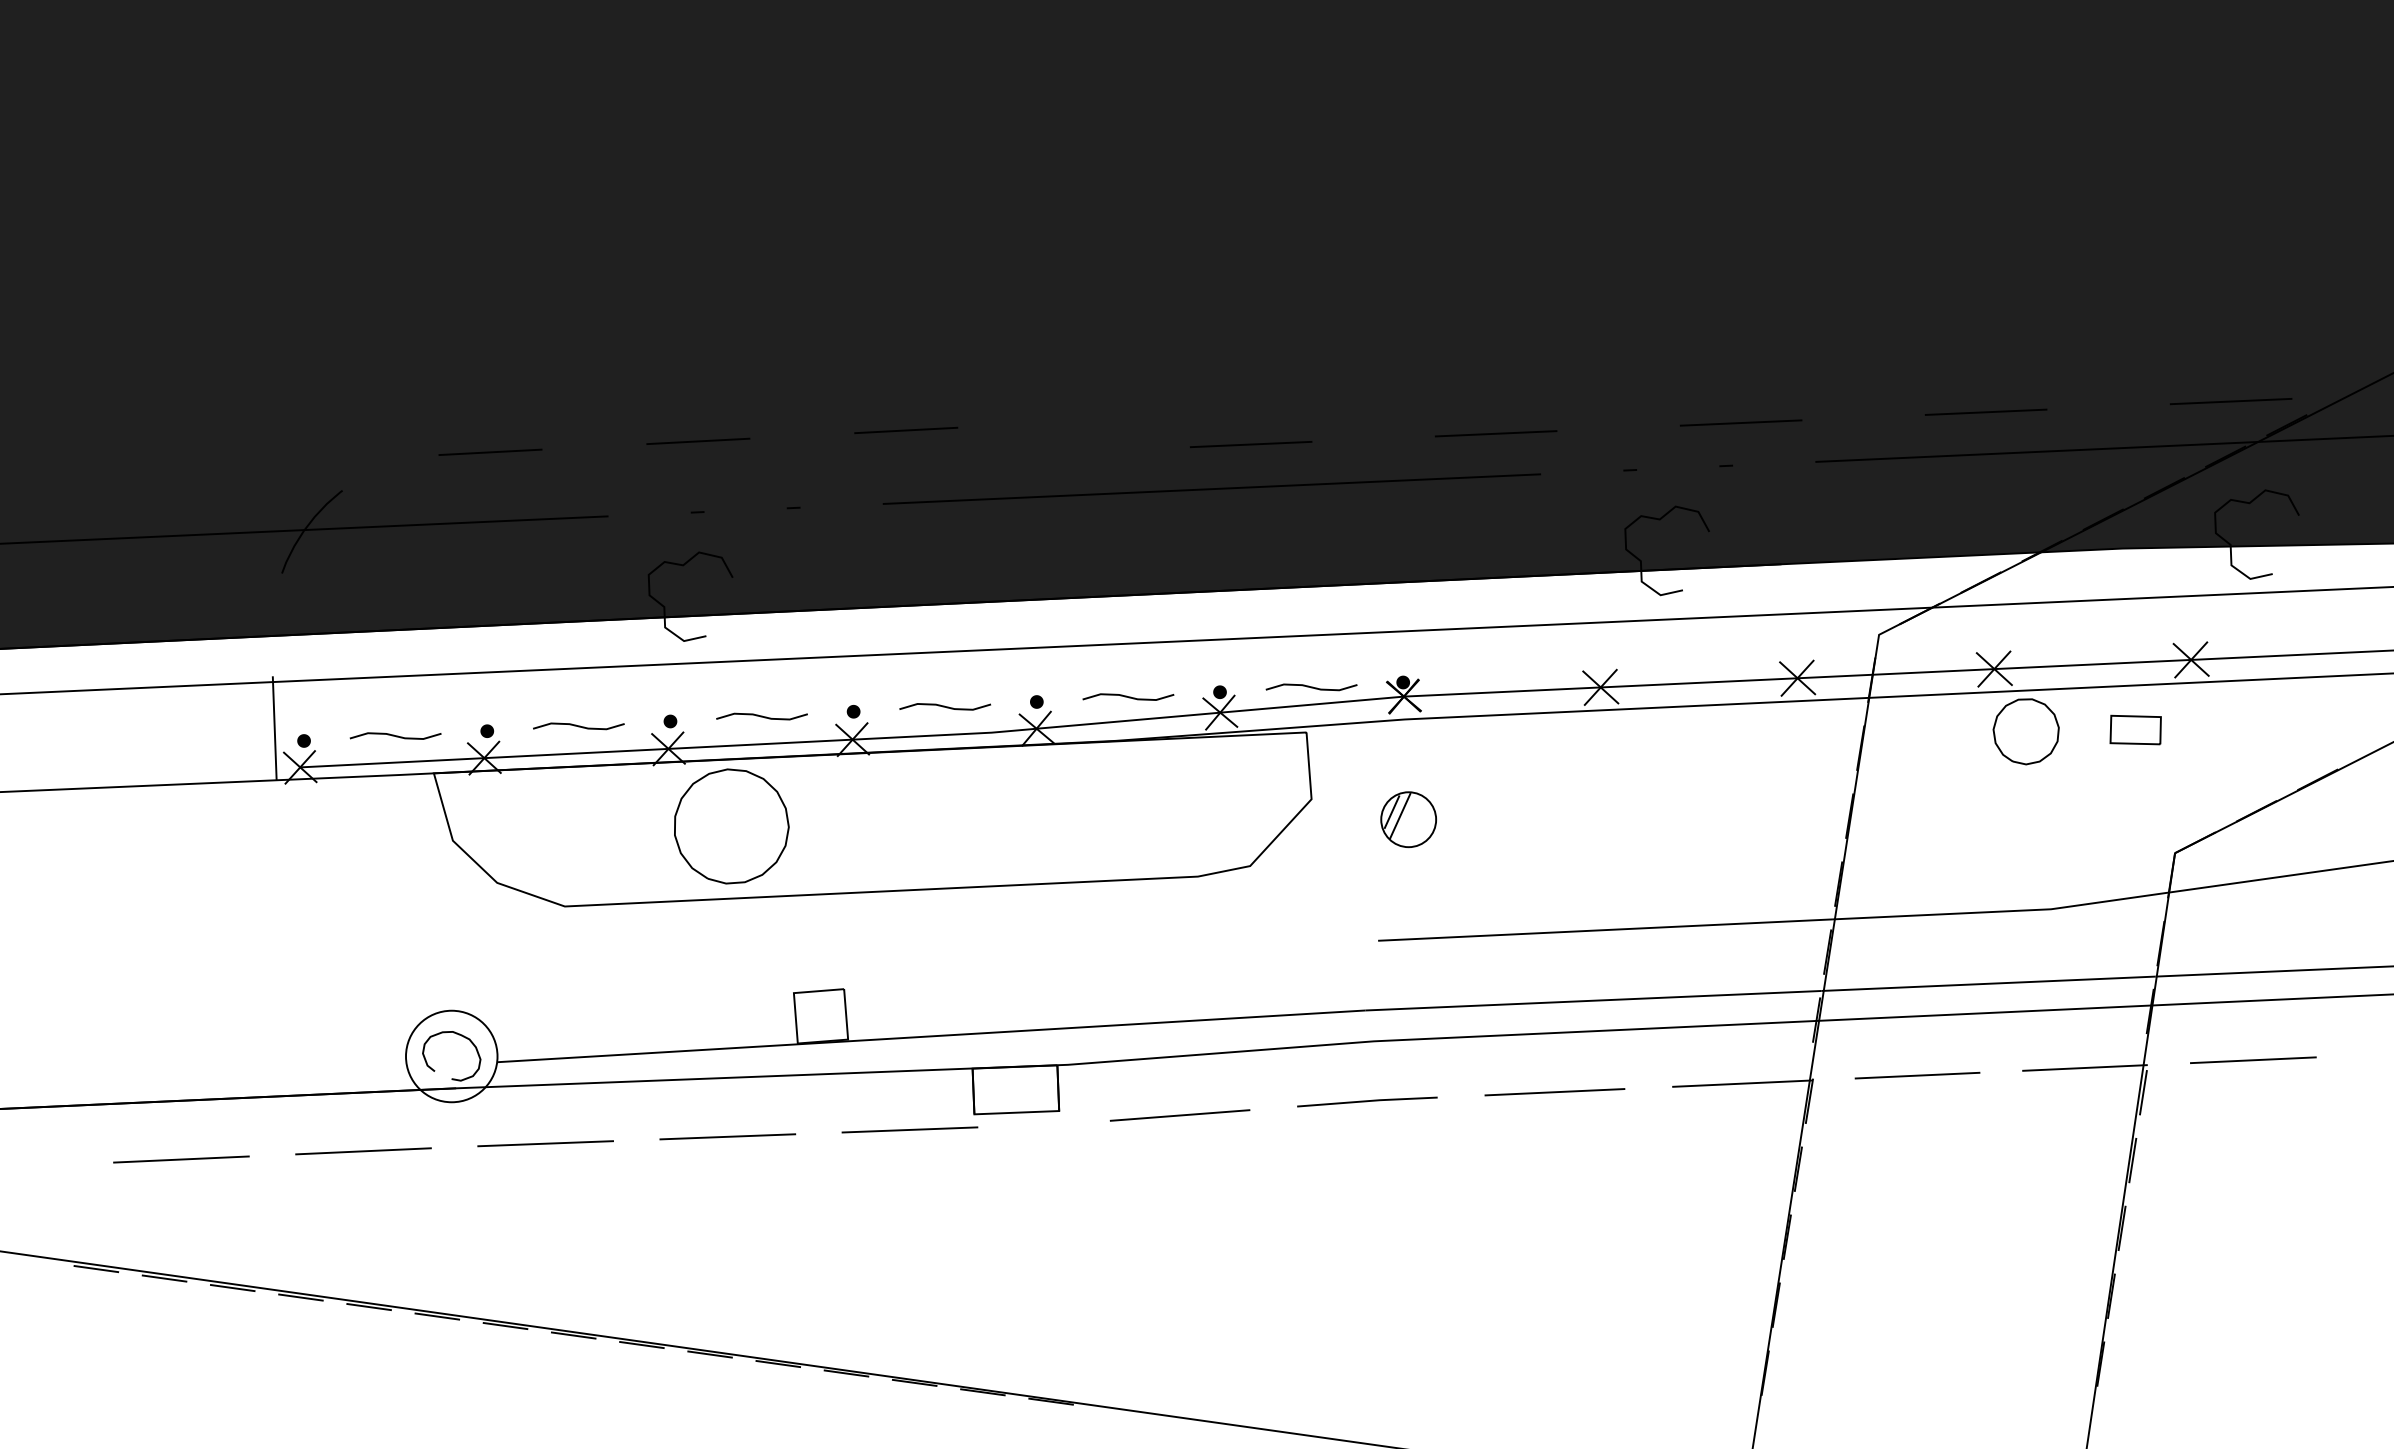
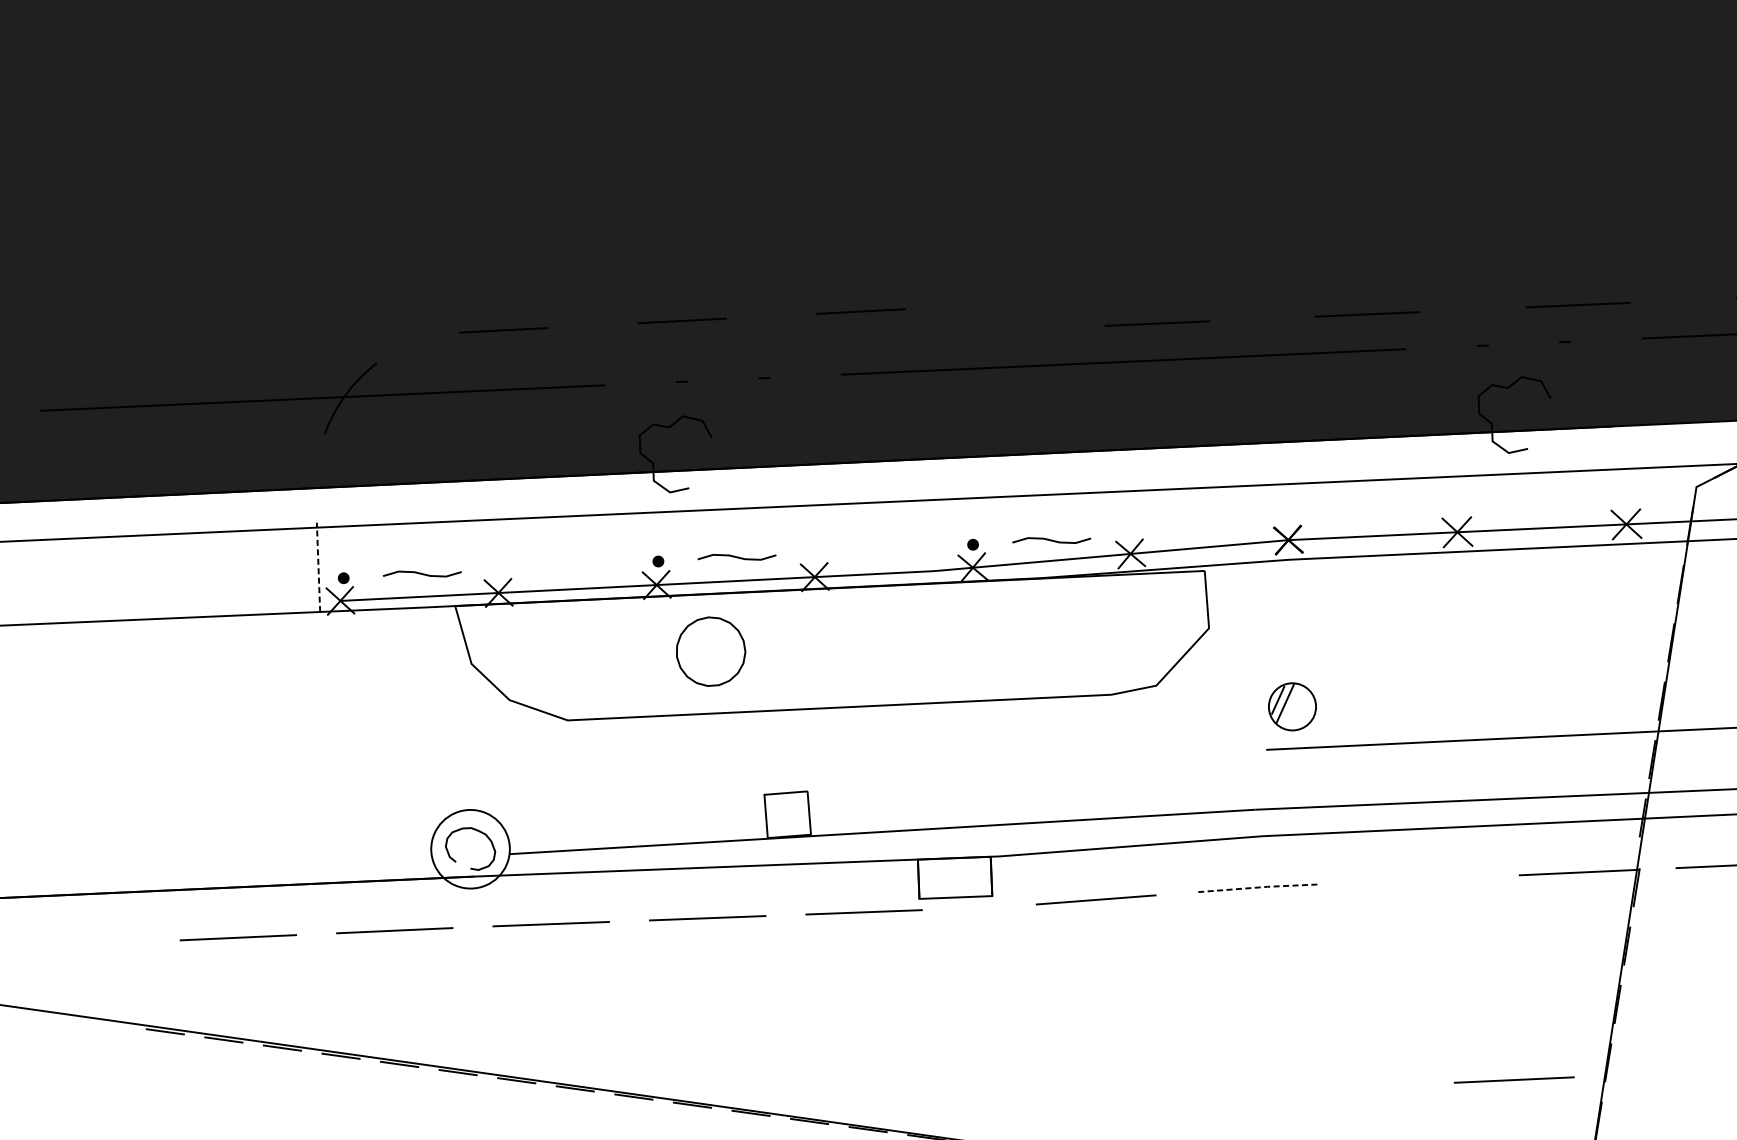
fill: (1403, 682) -> (1288, 528), removed
curve: (1311, 687) -> (1209, 532), removed
fill: (1219, 692) -> (1129, 536), removed
curve: (944, 706) -> (893, 548), removed
fill: (853, 711) -> (815, 552), removed
curve: (578, 726) -> (579, 565), removed
line: (274, 727) -> (318, 566), solid -> dashed
fill: (487, 731) -> (501, 570), removed
part: (1408, 819) -> (1292, 706), moved
part: (731, 826) -> (710, 651), size x0.7
line: (1554, 1092) -> (1513, 1080), moved
line: (1367, 1101) -> (1257, 887), solid -> dashed

